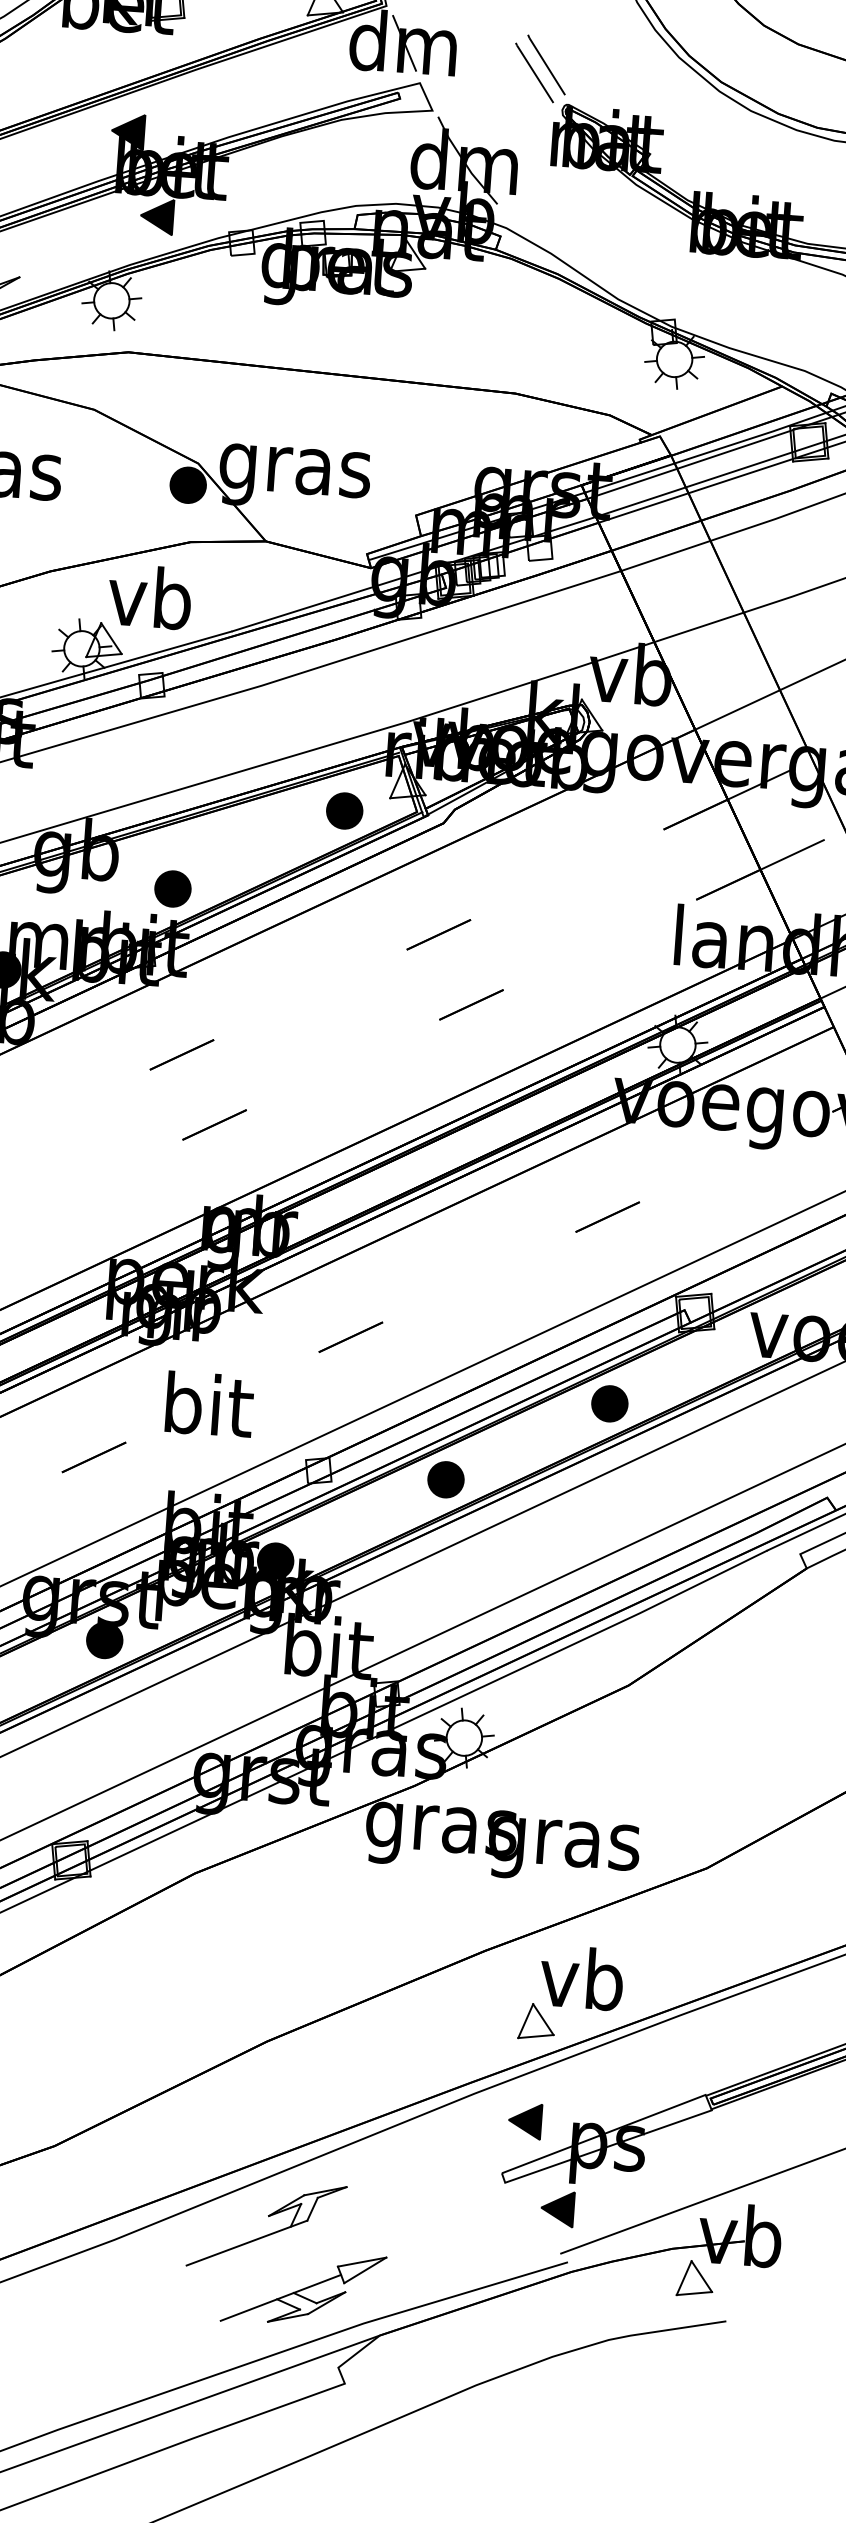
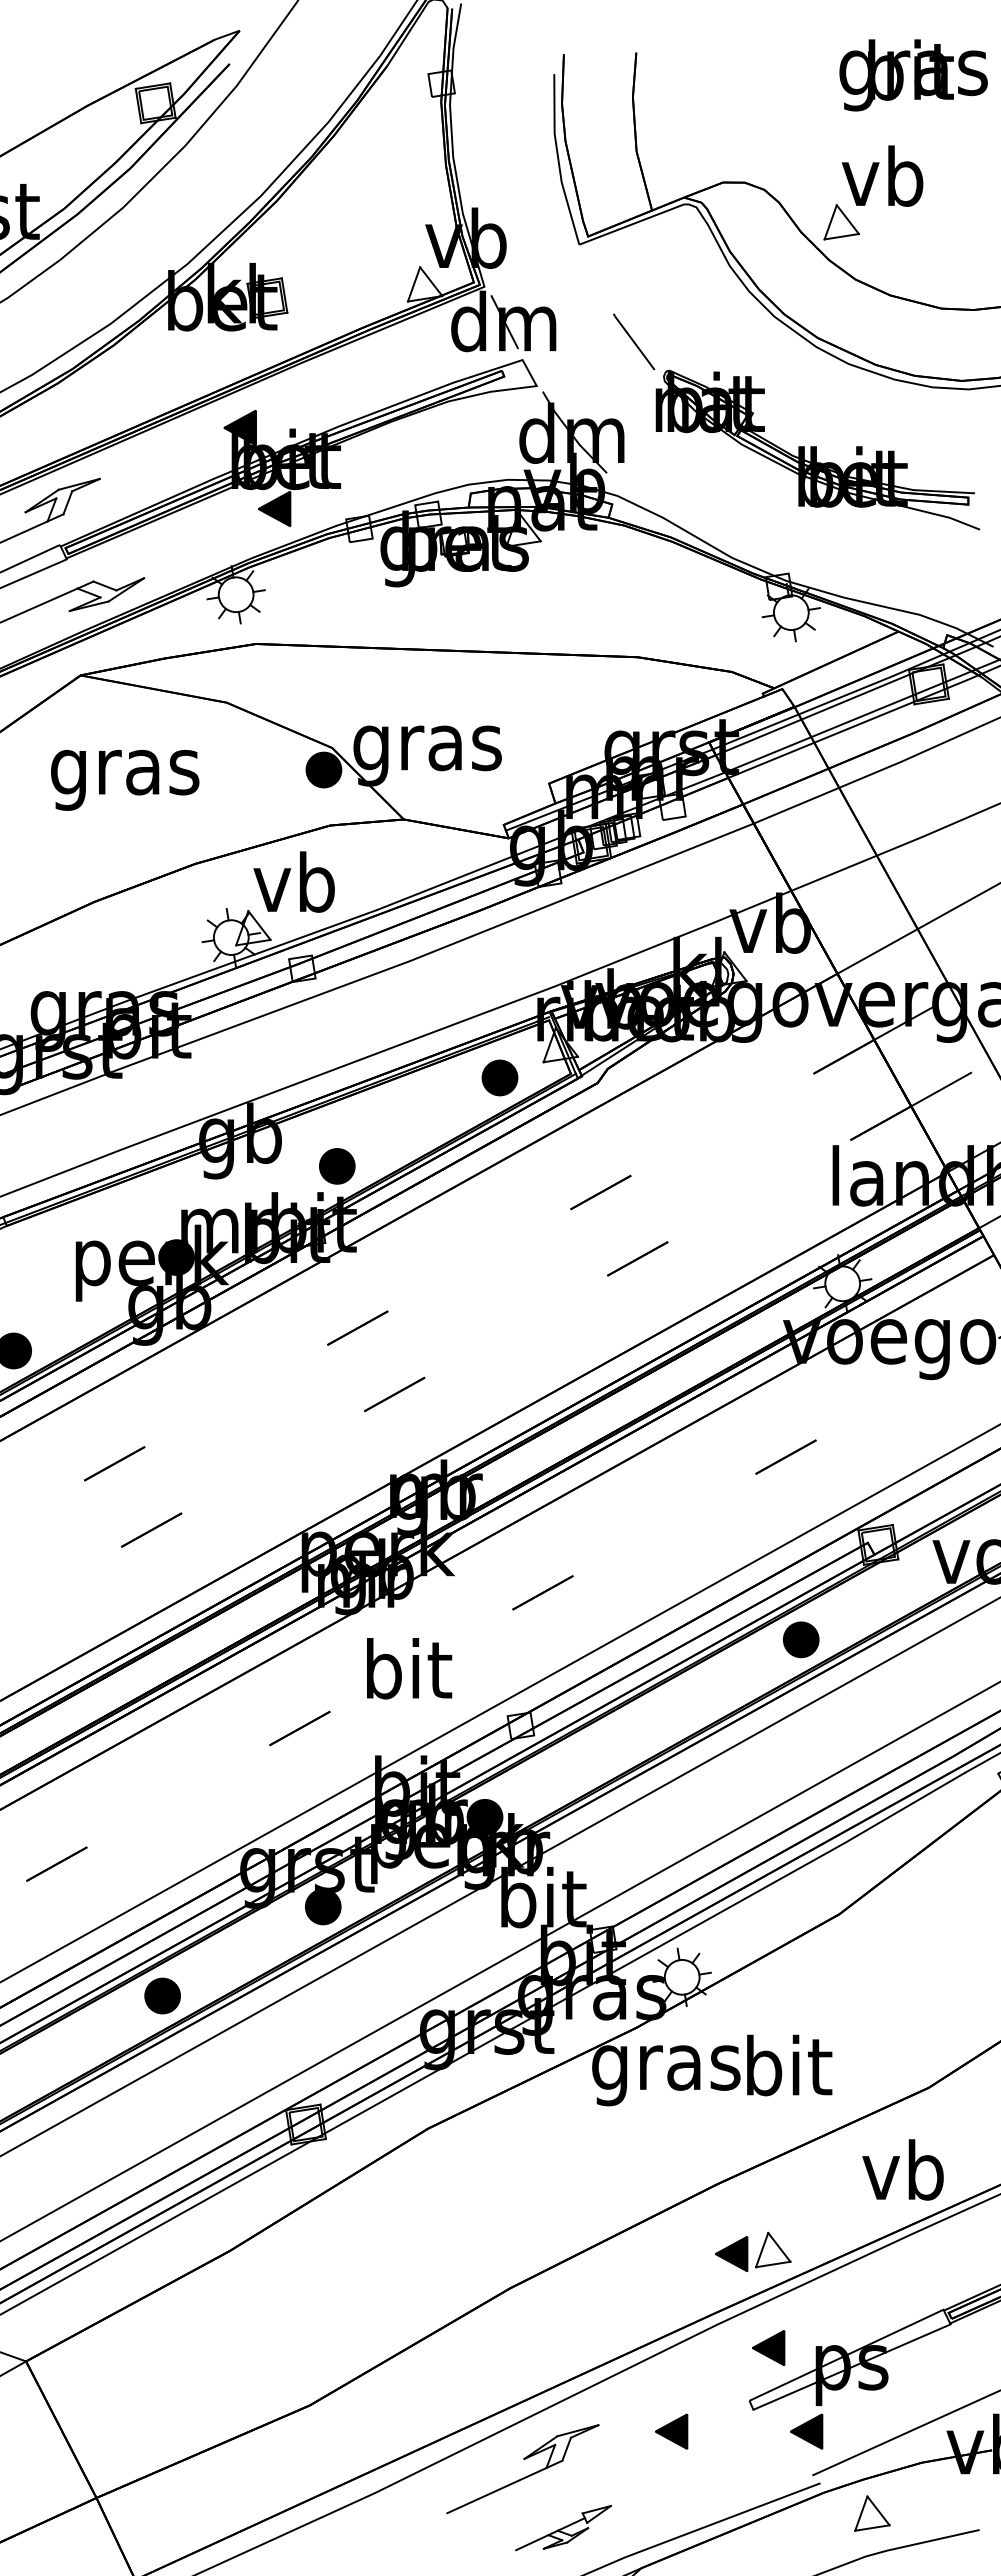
line: (545, 64) -> (644, 332), removed
part: (445, 1479) -> (645, 1725), removed
text: (564, 1842) -> (787, 2072), gras -> bit
text: (581, 1977) -> (902, 2169), moved
part: (494, 2022) -> (731, 2253), added
part: (420, 2198) -> (671, 2431), added
part: (695, 2278) -> (872, 2513), moved
part: (303, 2288) -> (563, 2527), size x0.6

